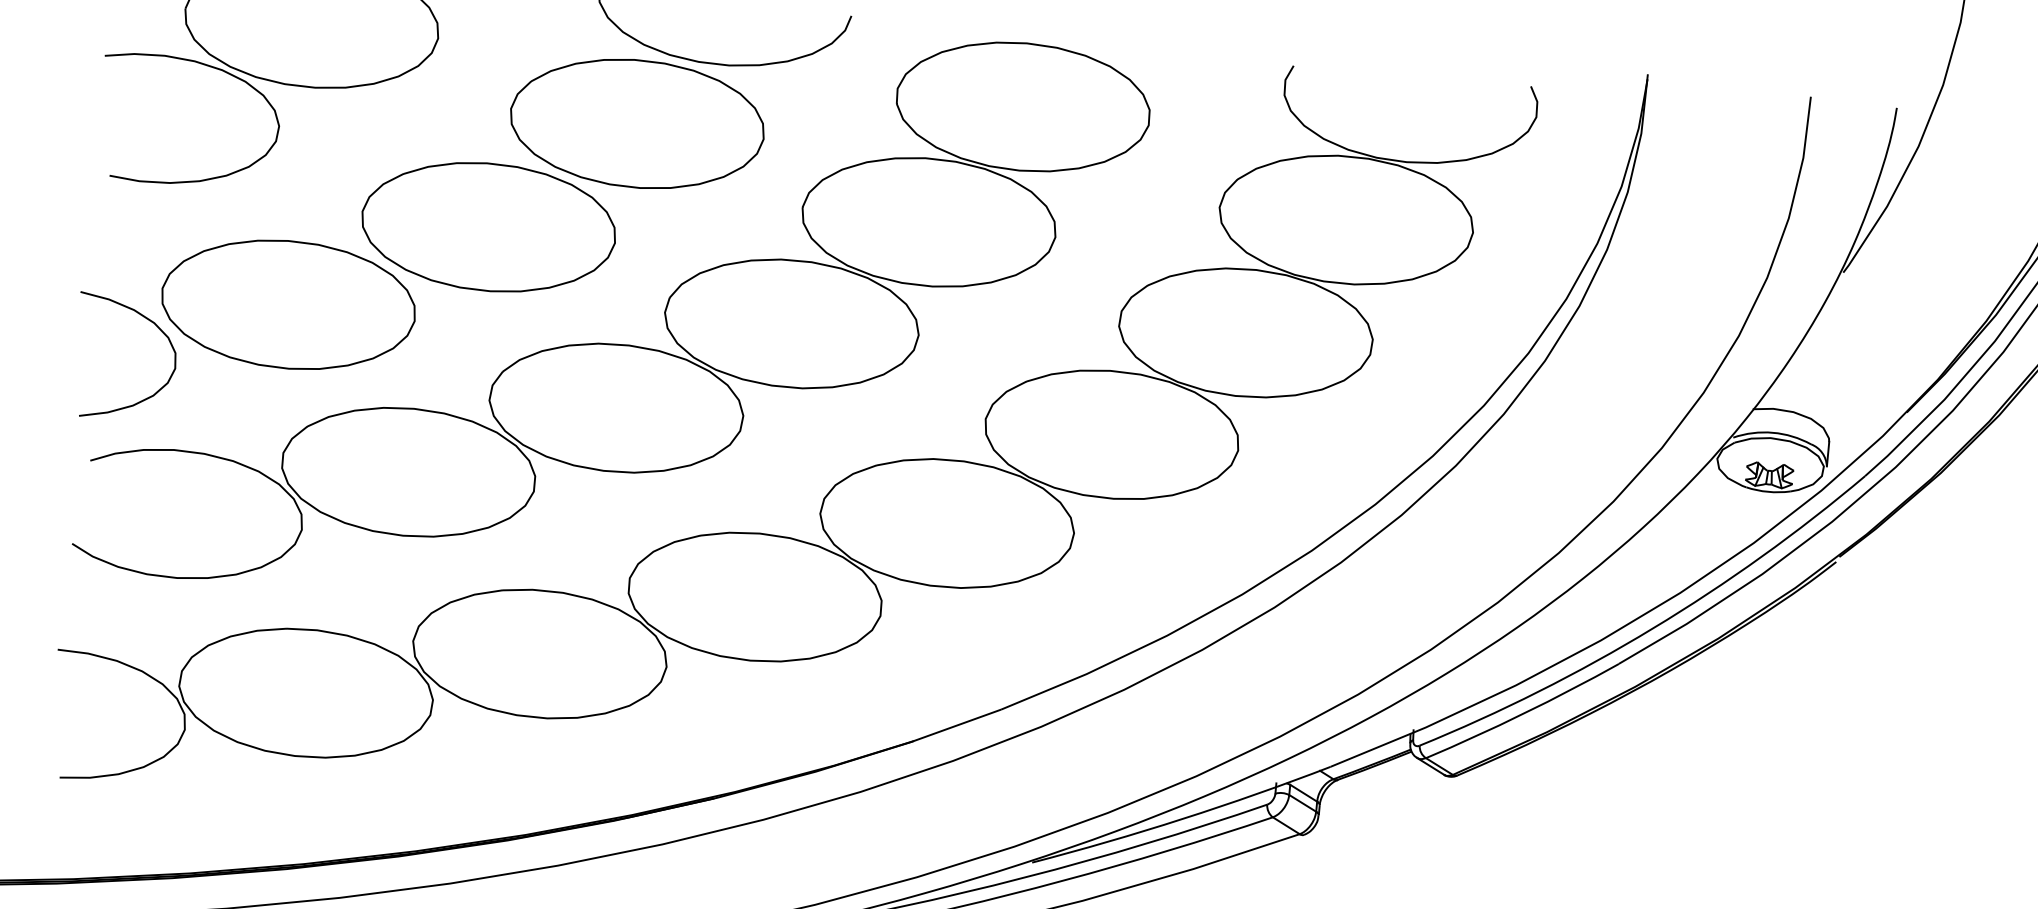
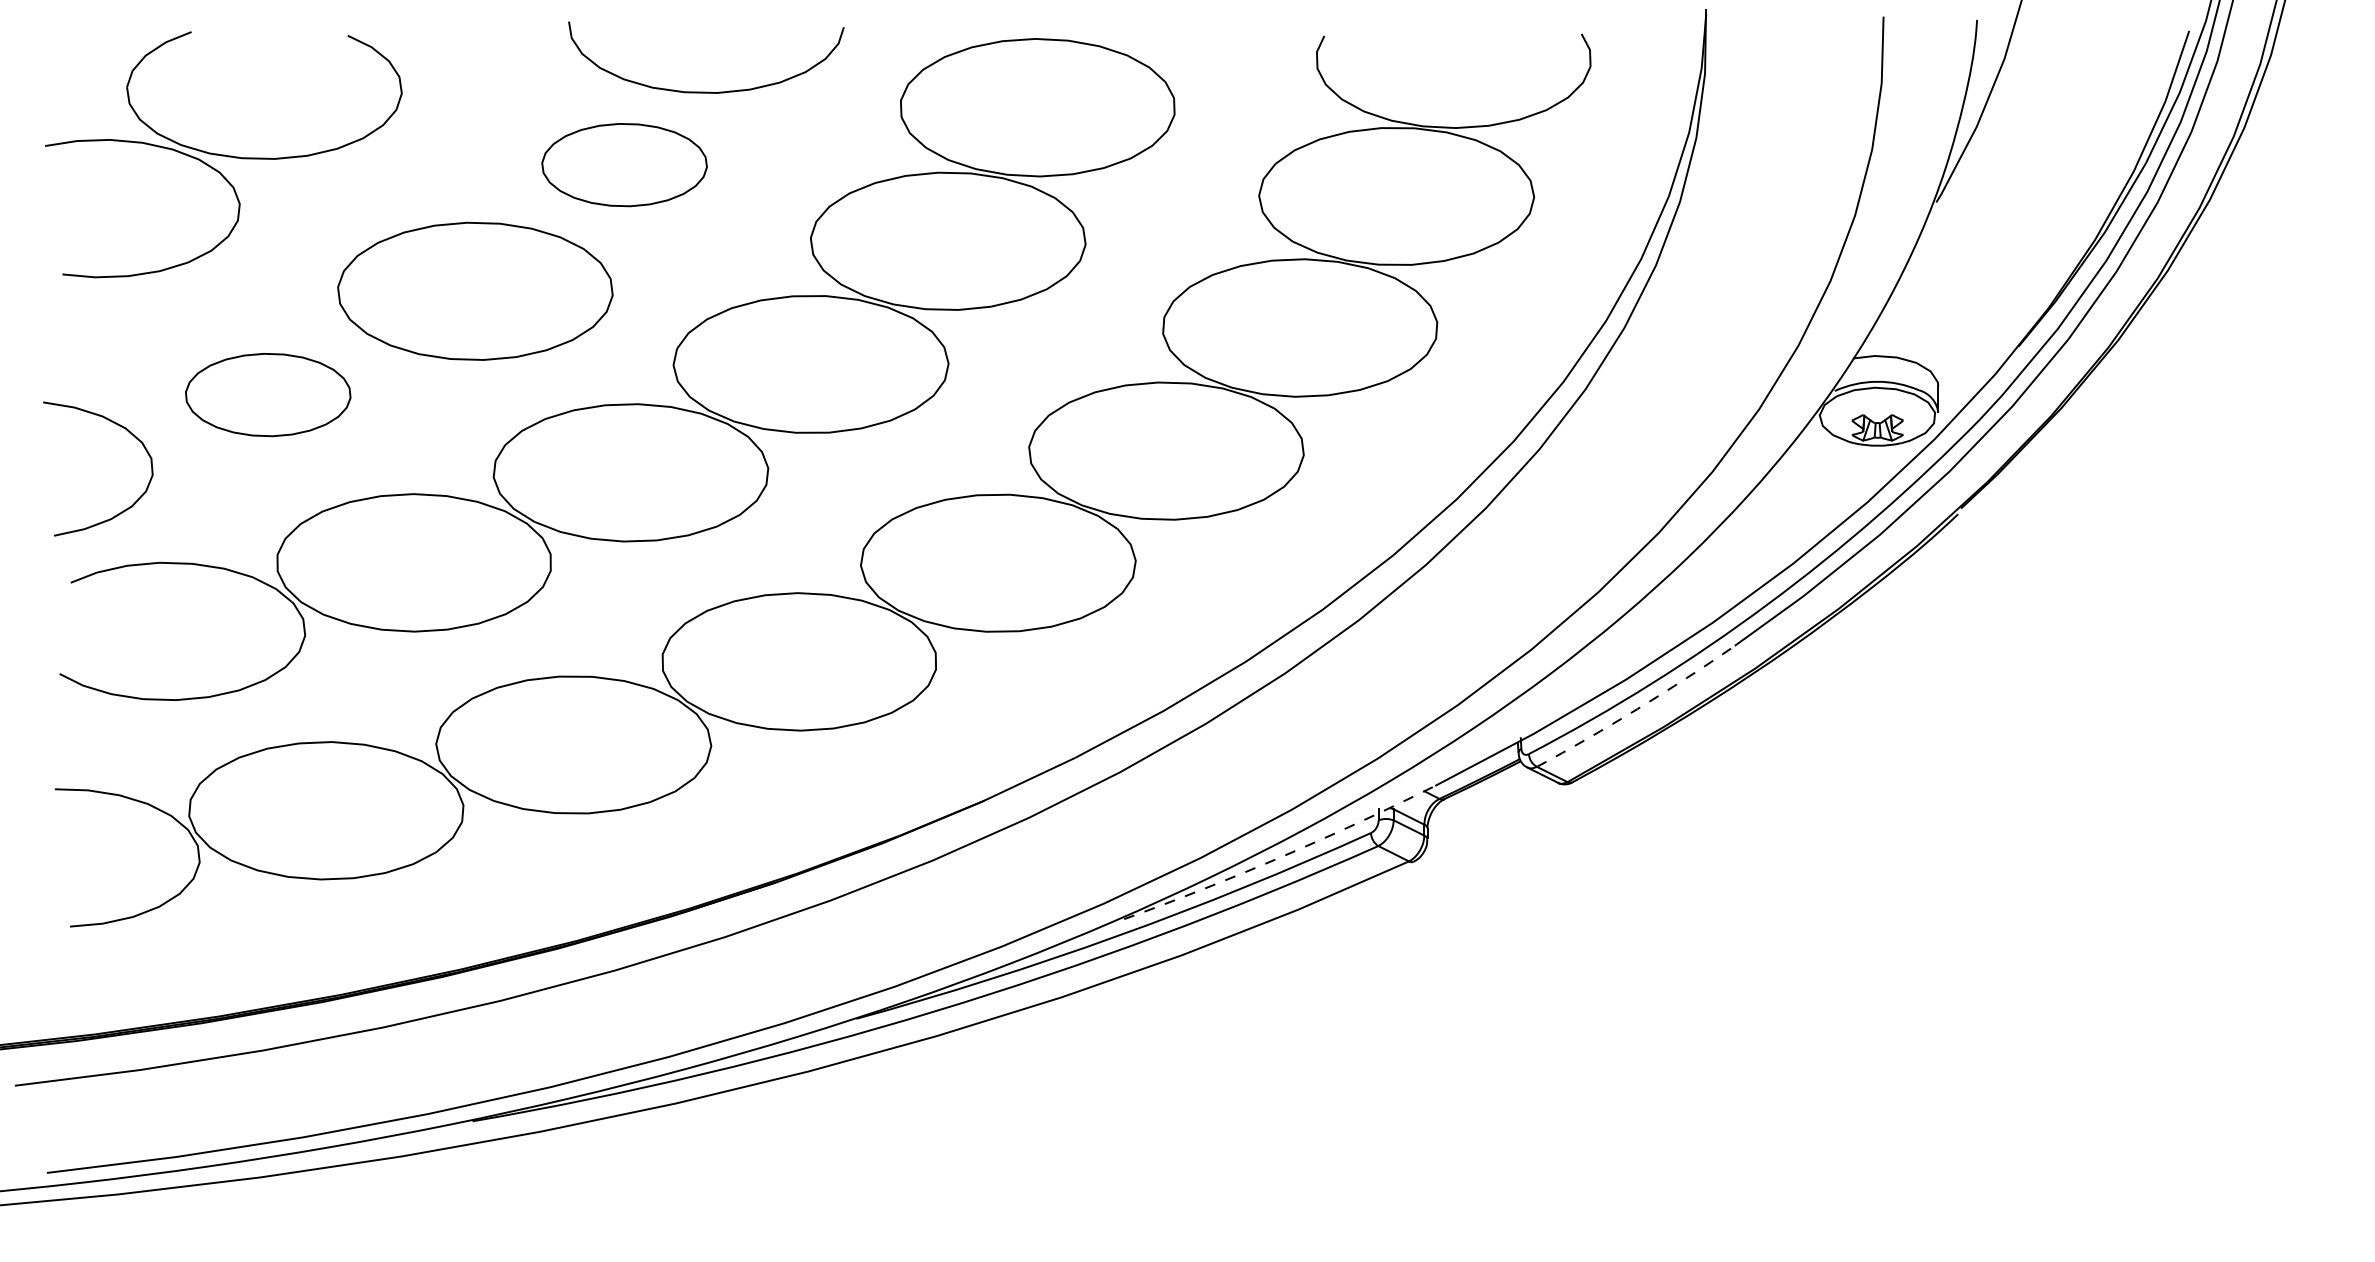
part: (637, 123) -> (624, 164), size x0.6
part: (289, 304) -> (268, 394), size x0.6
arc: (1523, 714) -> (1637, 709), solid -> dashed
arc: (1182, 818) -> (1281, 856), solid -> dashed

